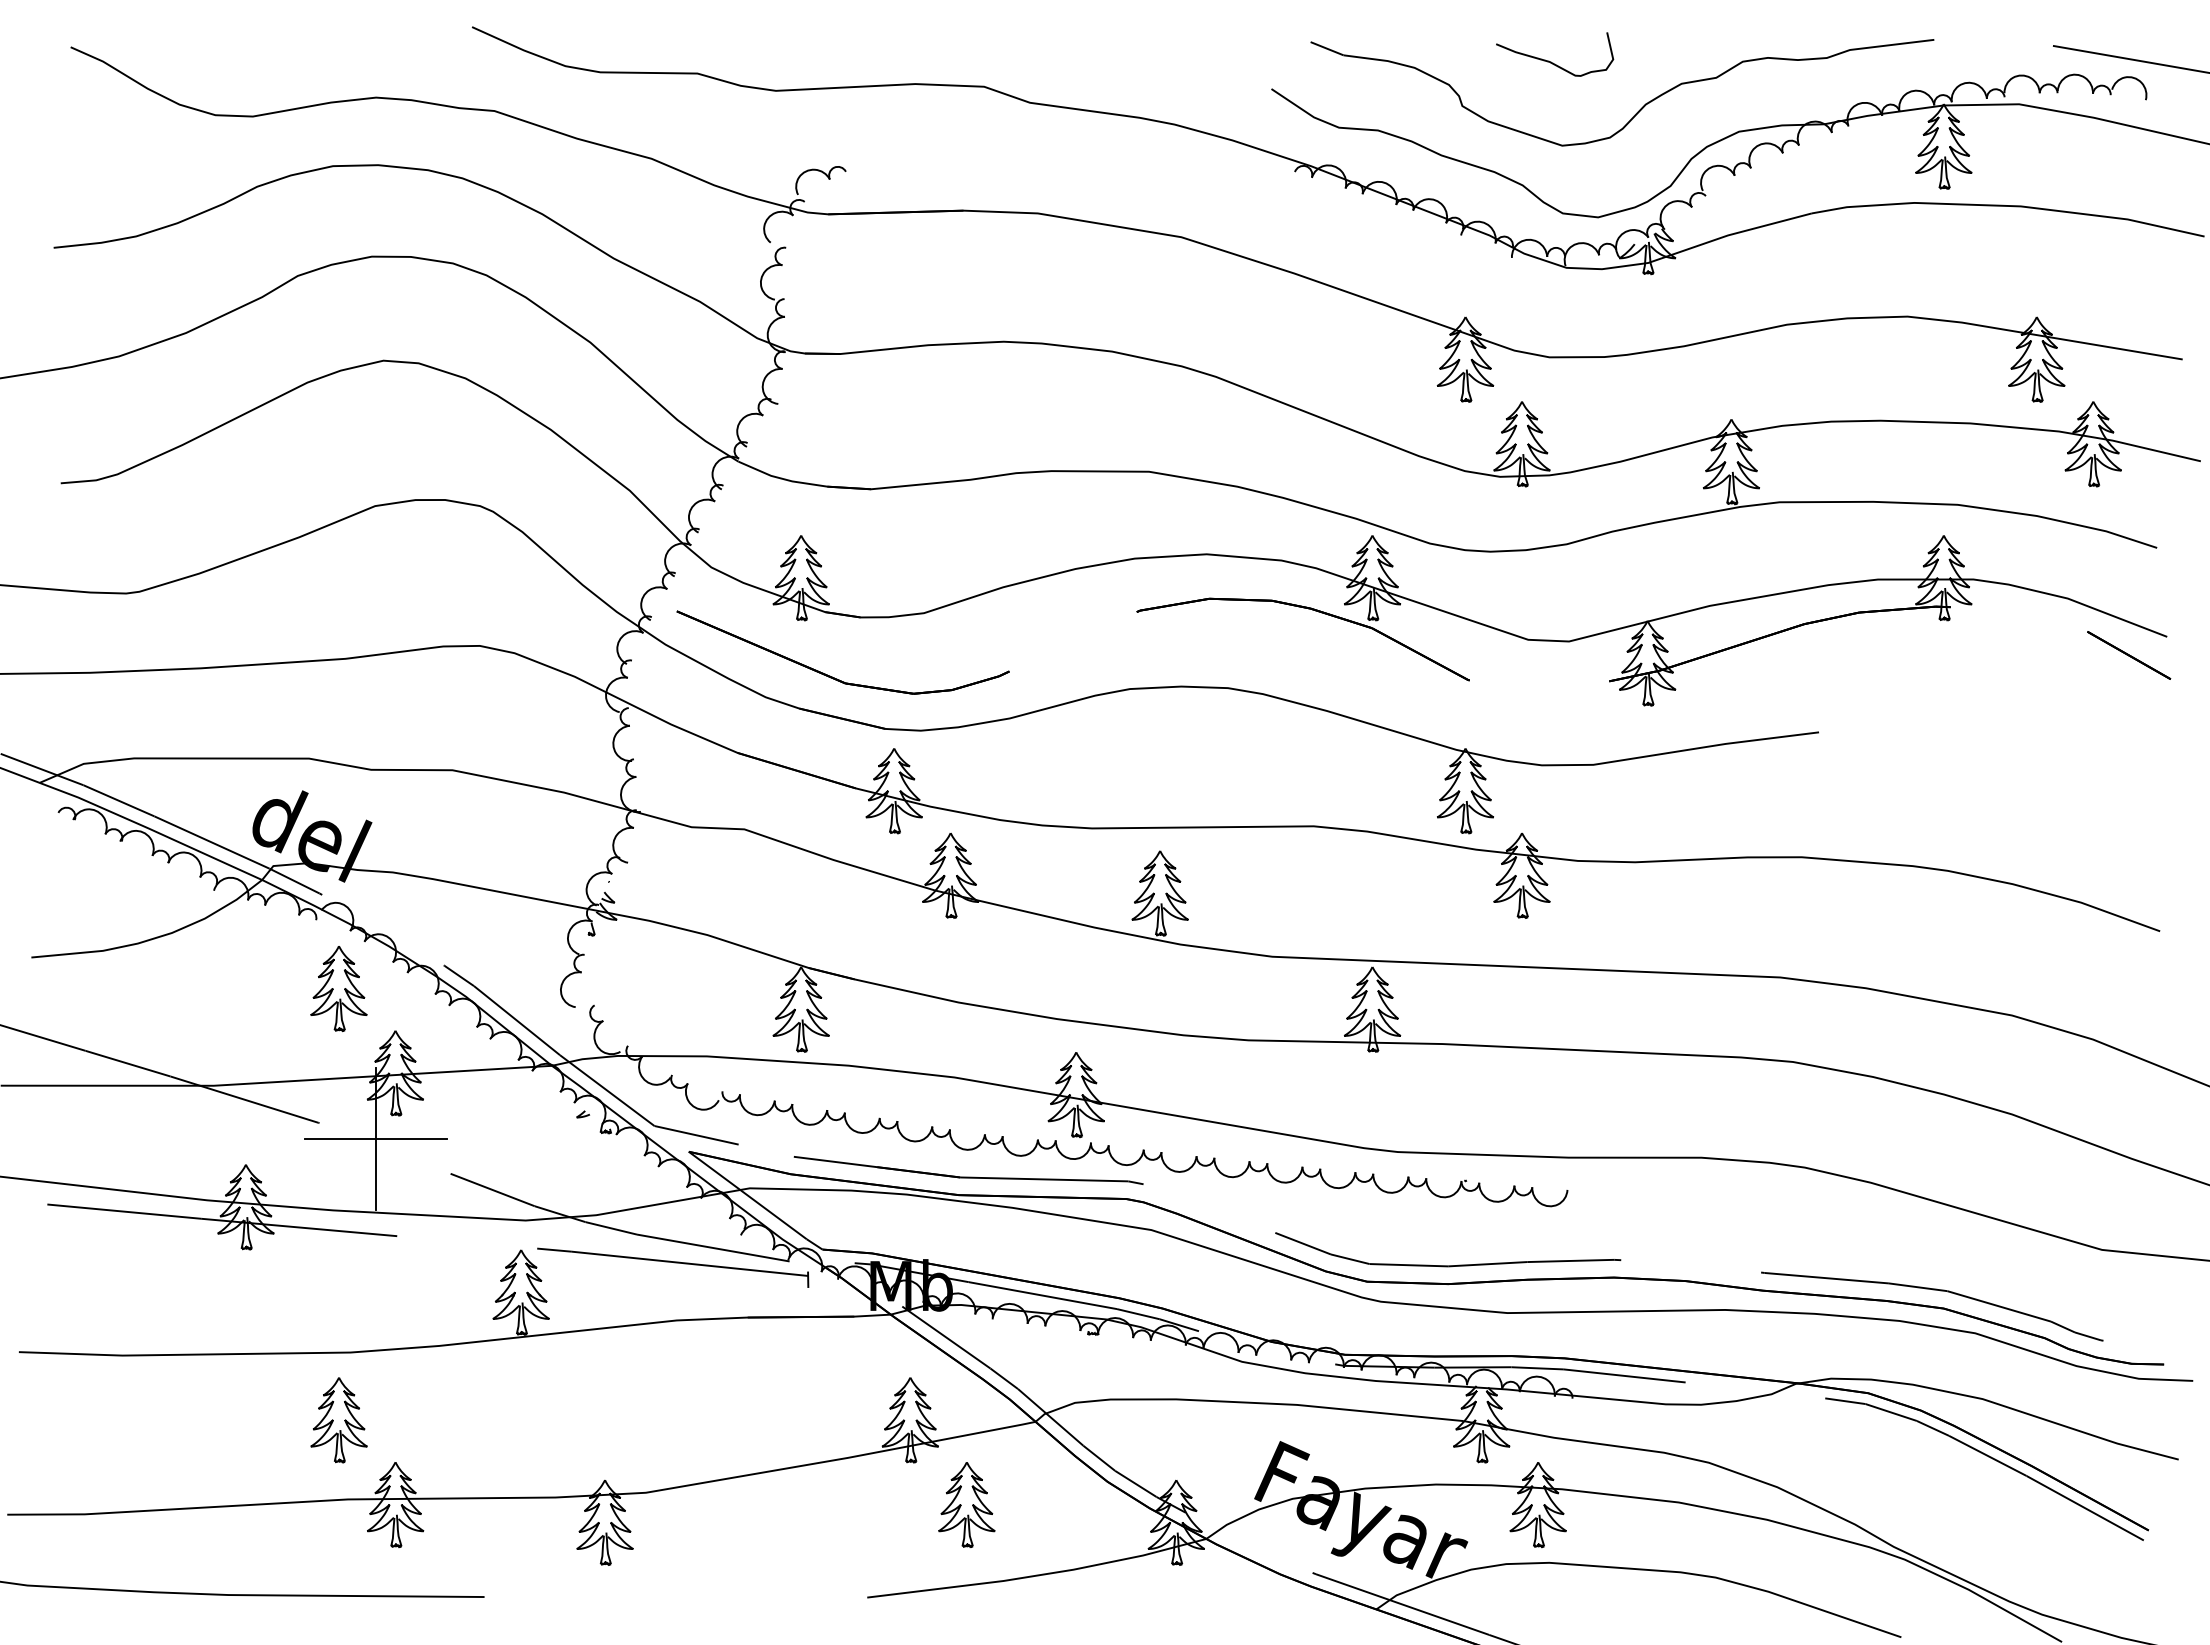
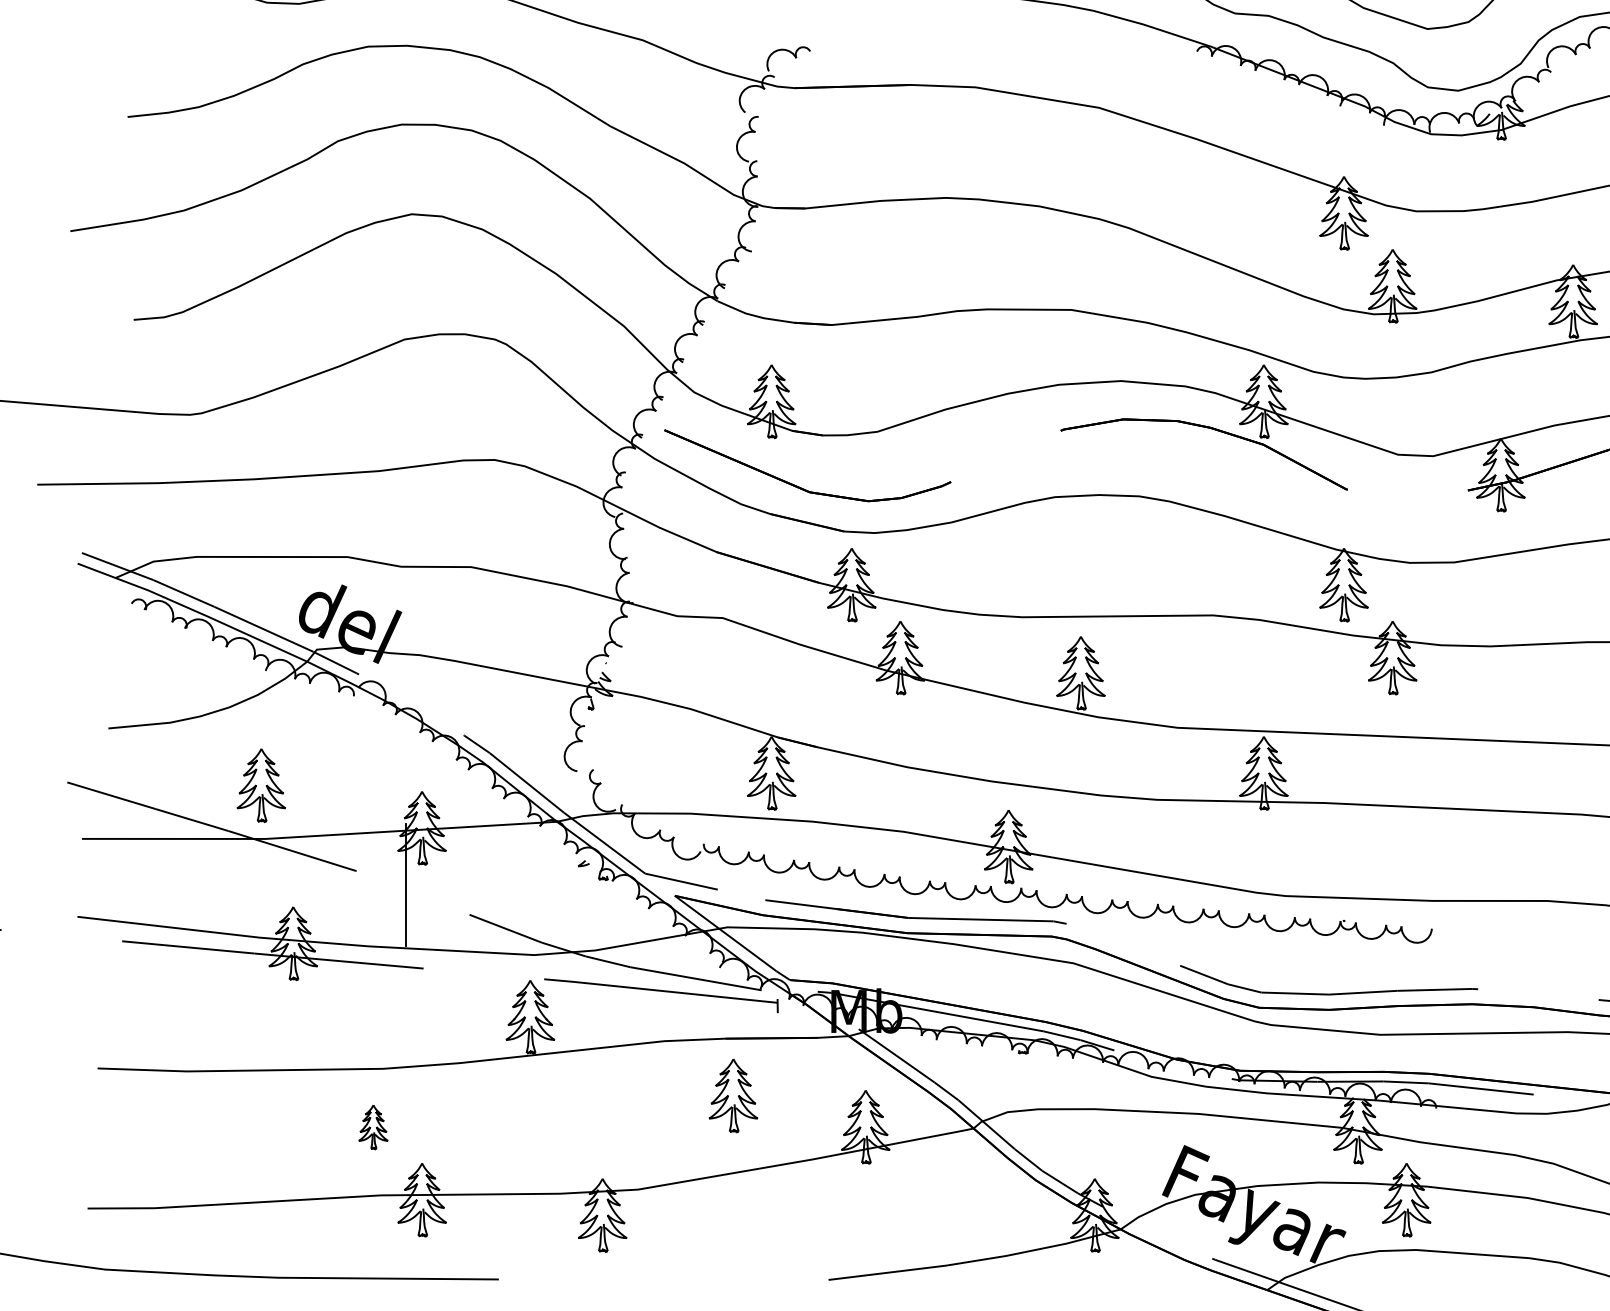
part: (338, 989) -> (260, 786), moved
line: (376, 1139) -> (405, 885), removed
part: (338, 1420) -> (373, 1127), size x0.6
part: (966, 1504) -> (733, 1095), moved

